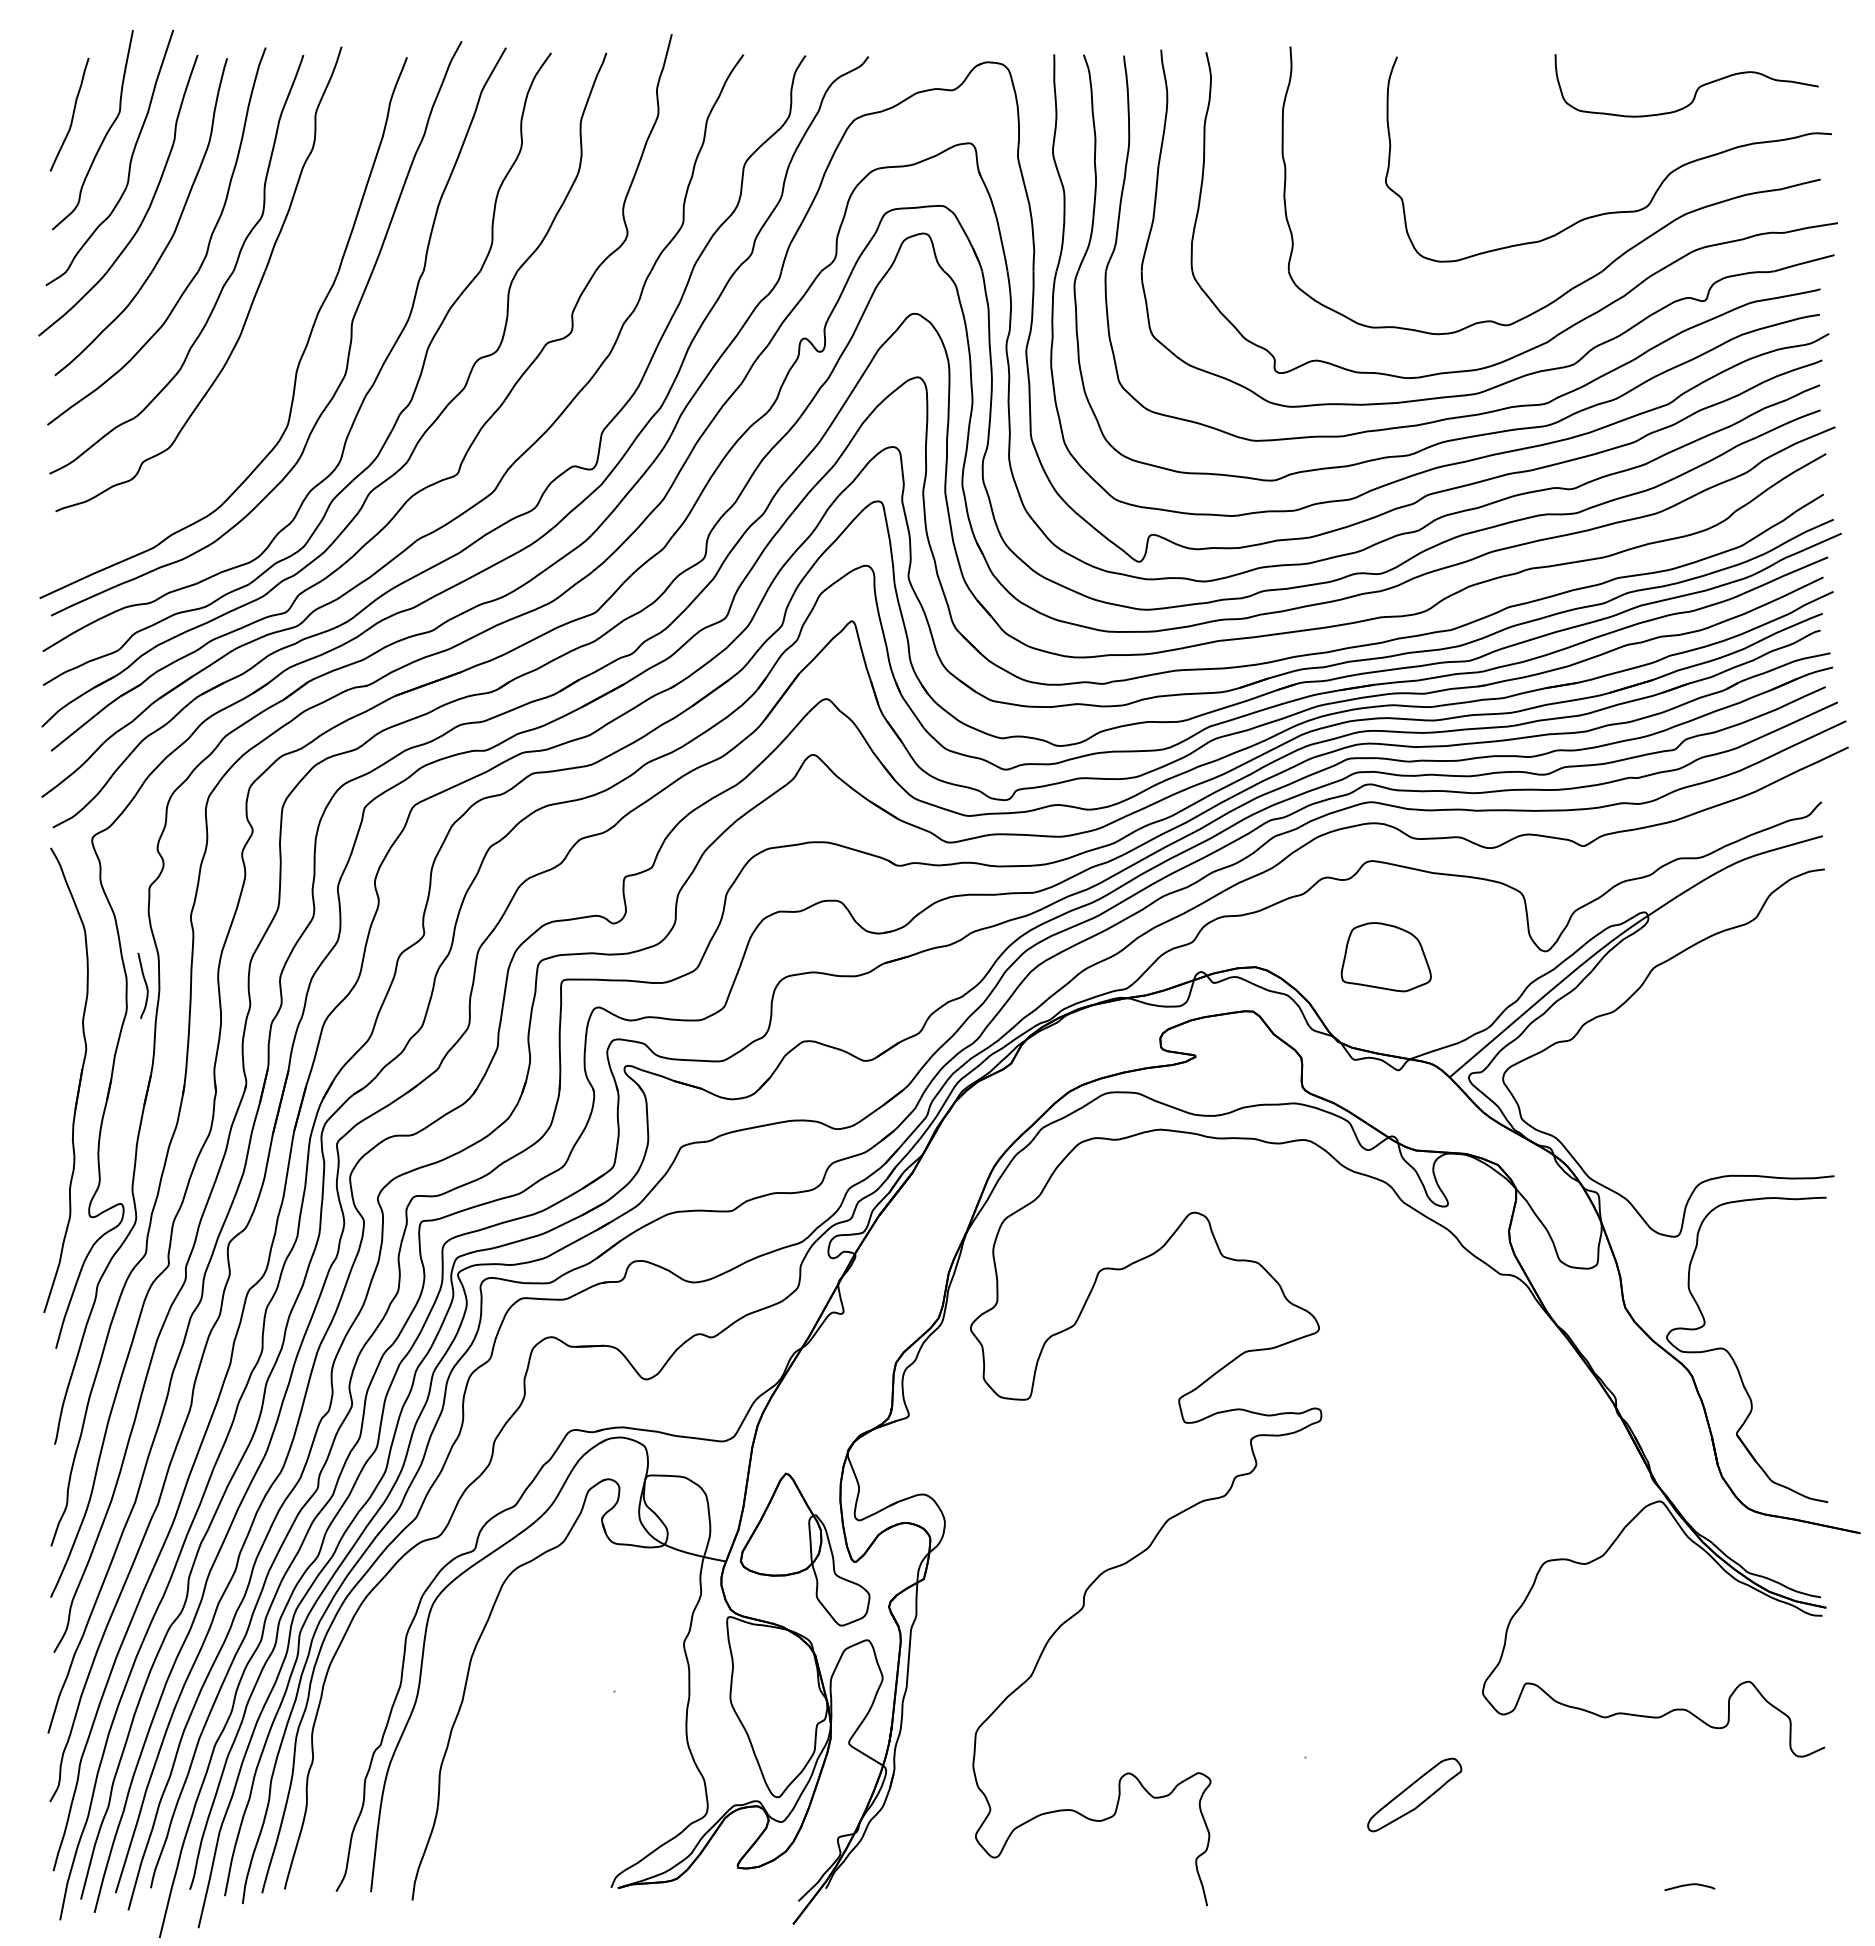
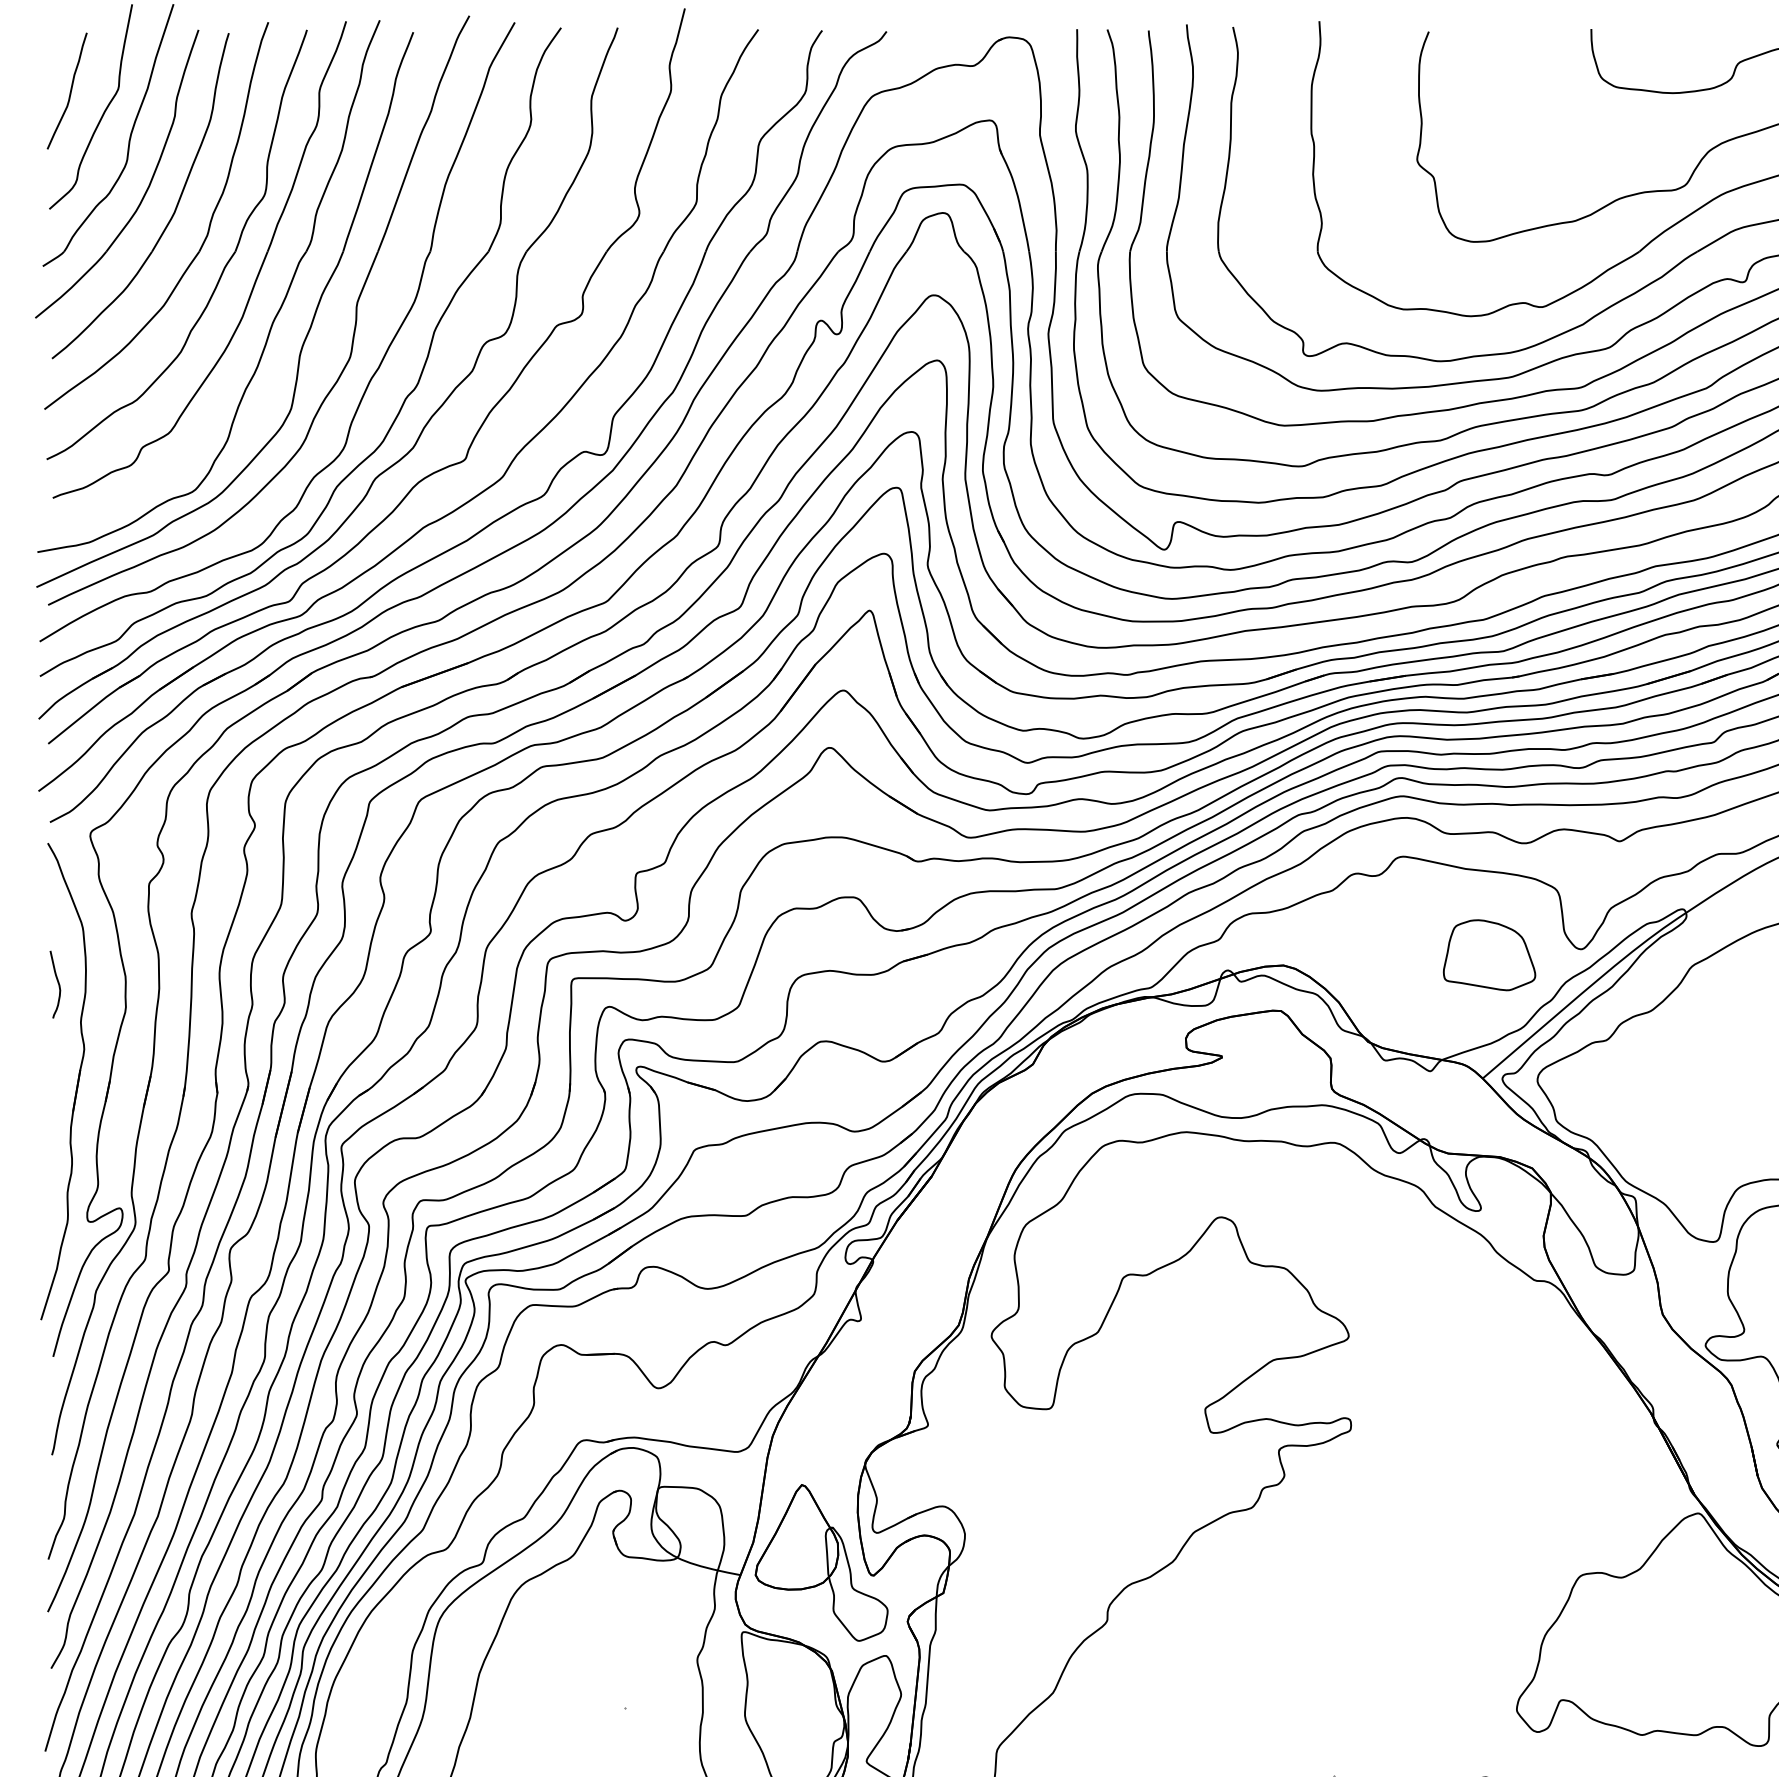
part: (271, 335) -> (274, 317), added
part: (1385, 957) -> (1488, 955), moved
curve: (145, 985) -> (57, 984), moved

